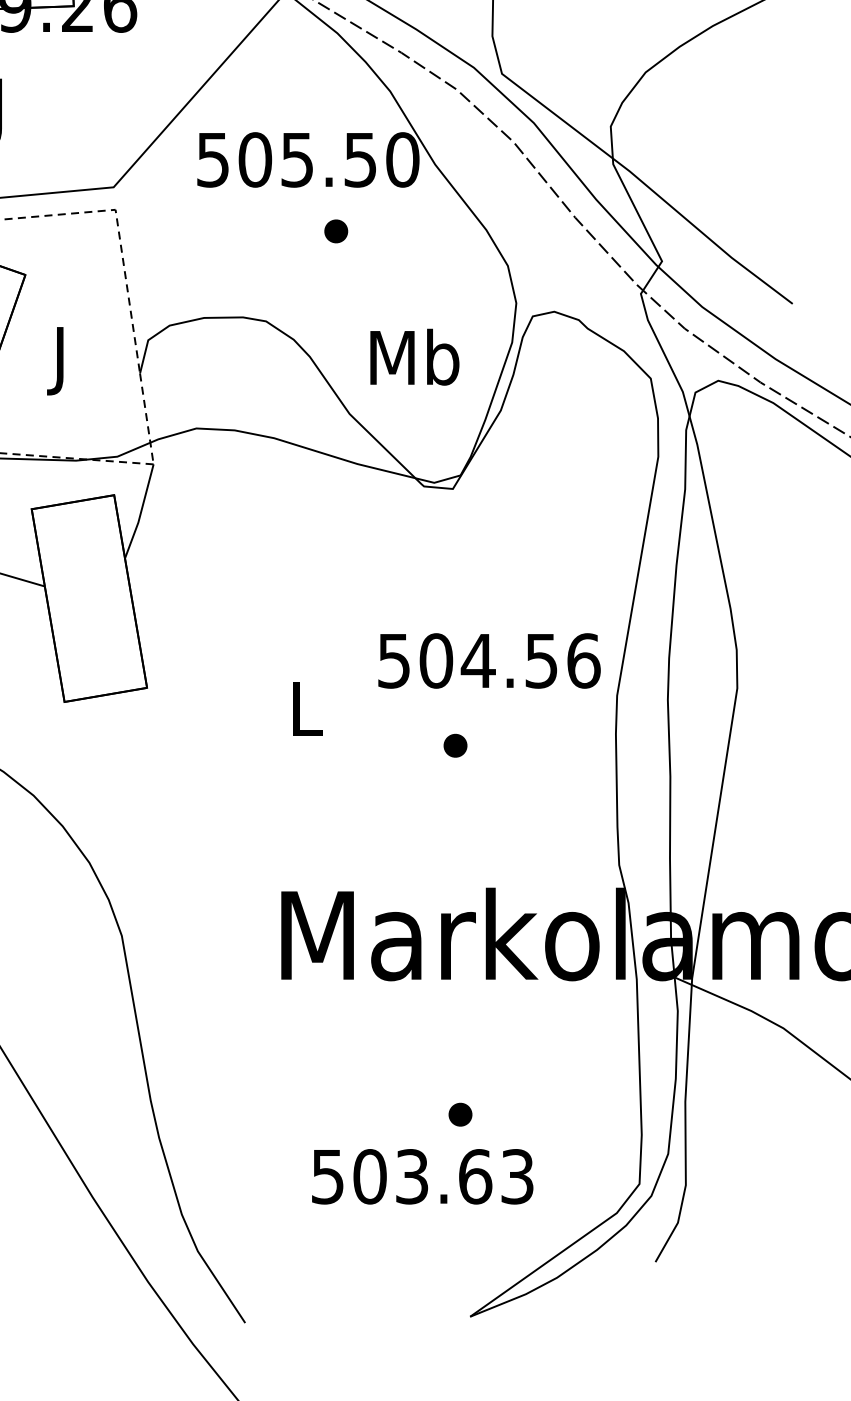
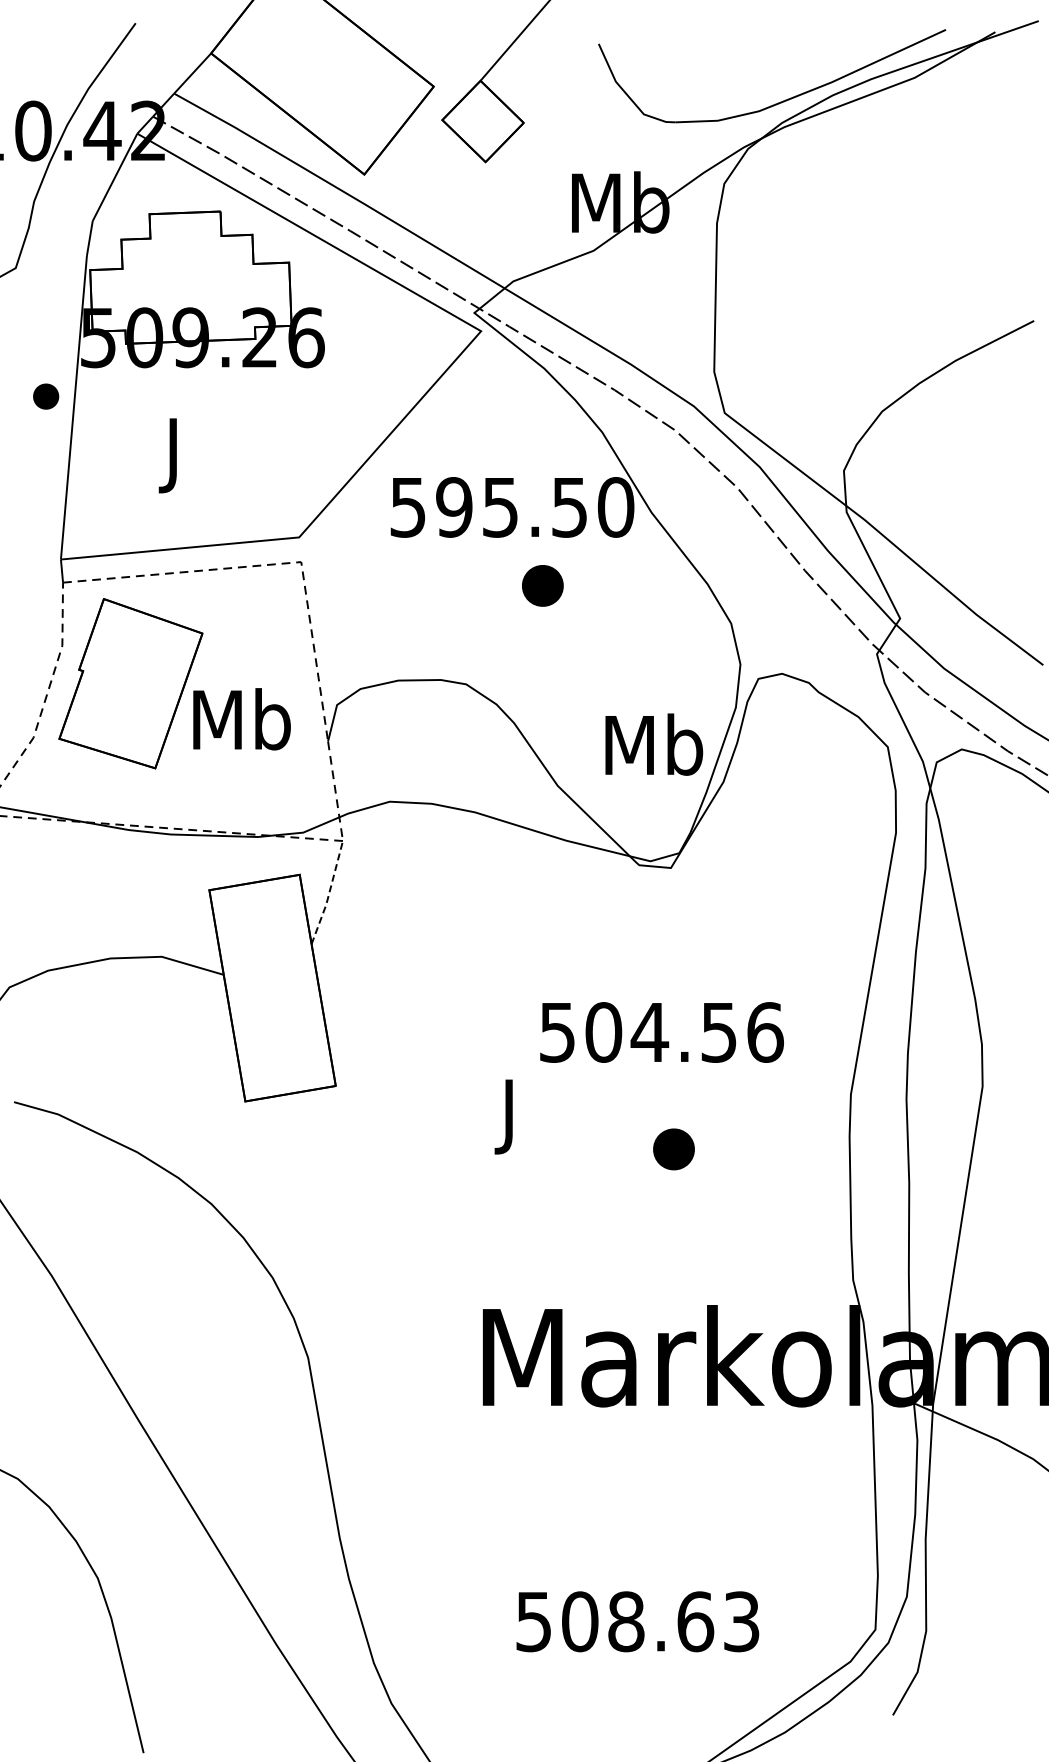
text: (255, 160) -> (454, 507), 505.50 -> 595.50
part: (336, 231) -> (543, 585), size x1.6
text: (415, 357) -> (654, 744), moved
text: (61, 359) -> (241, 726), J -> Mb
line: (141, 512) -> (329, 893), solid -> dashed
text: (489, 660) -> (661, 1032), moved
text: (307, 715) -> (511, 1116), L -> J
part: (455, 745) -> (673, 1149), size x1.6
part: (460, 1114) -> (679, 1553), removed
text: (412, 1176) -> (626, 1621), 503.63 -> 508.63

